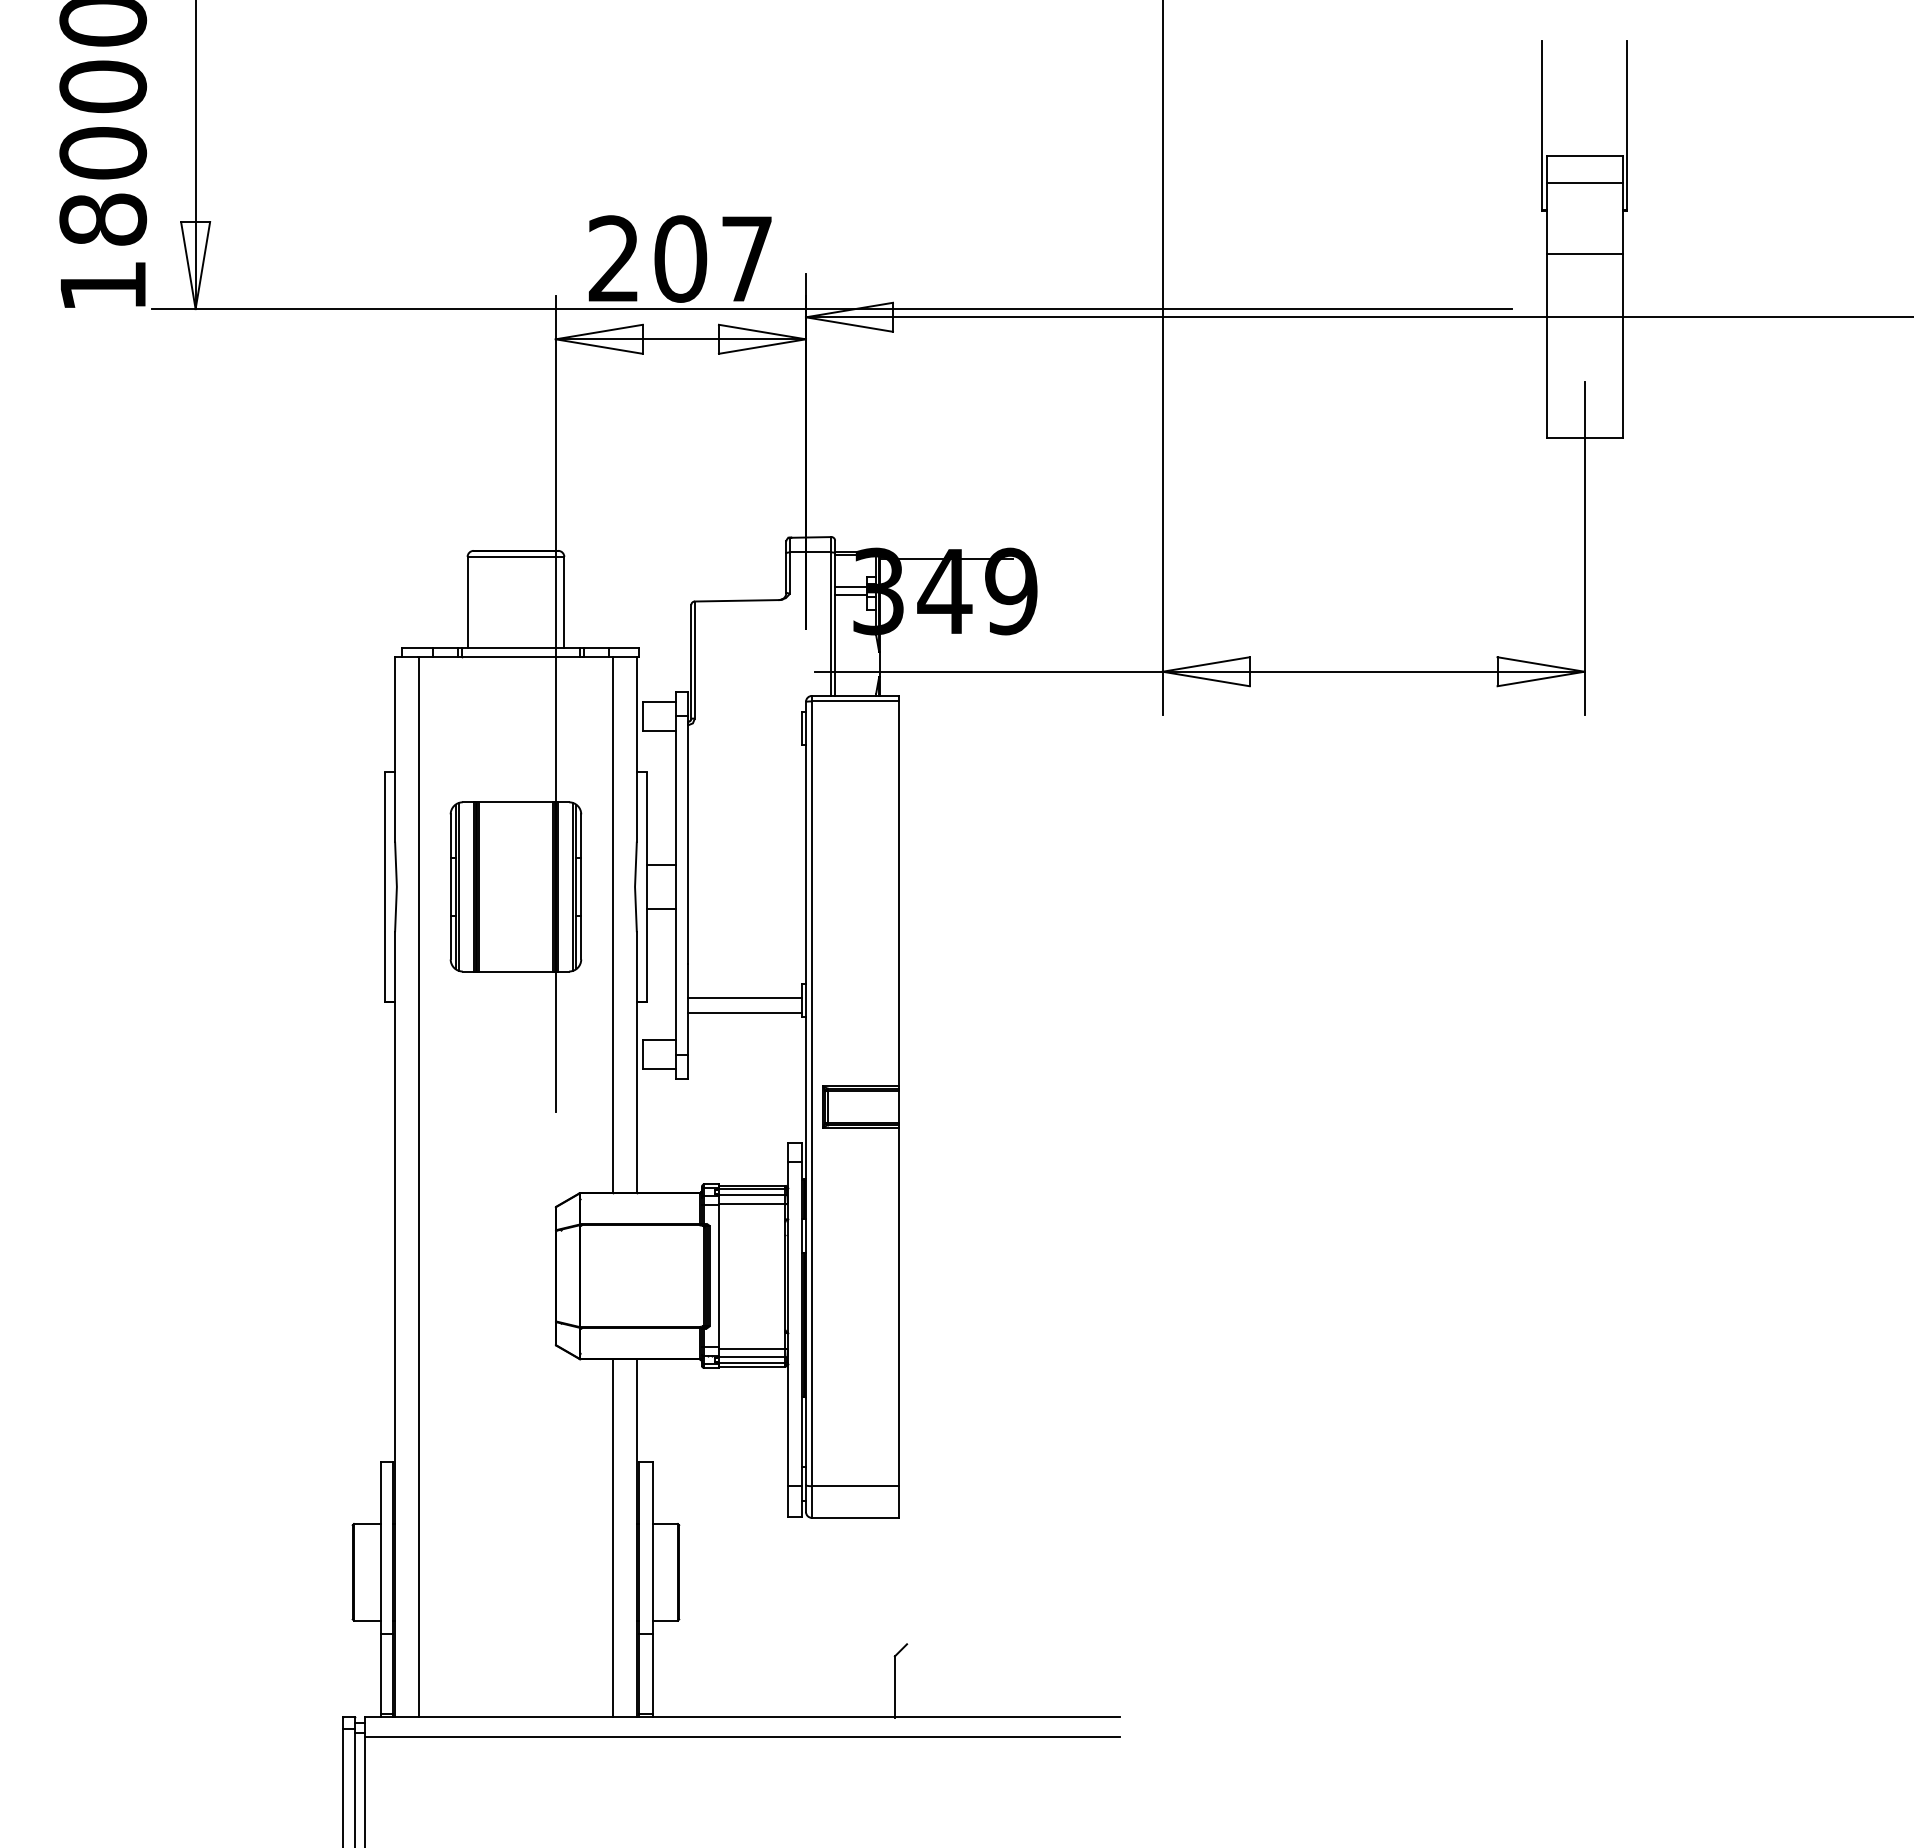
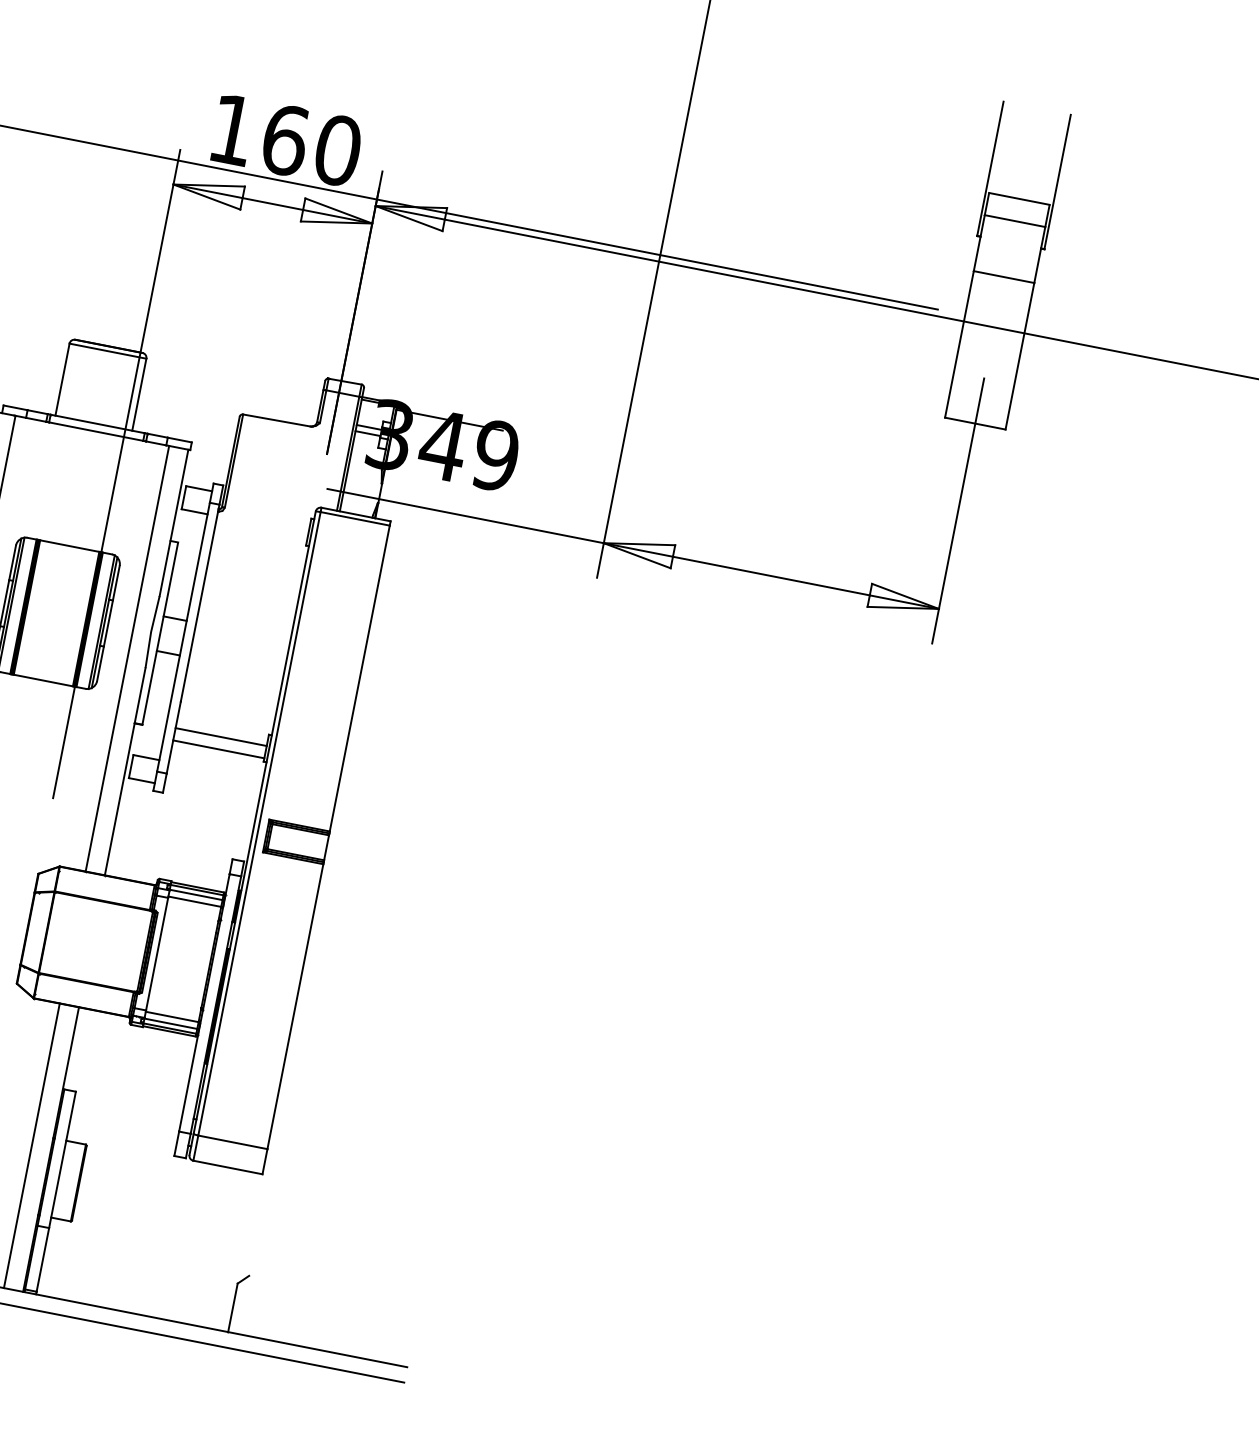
text: (680, 258) -> (285, 139), 207 -> 160

